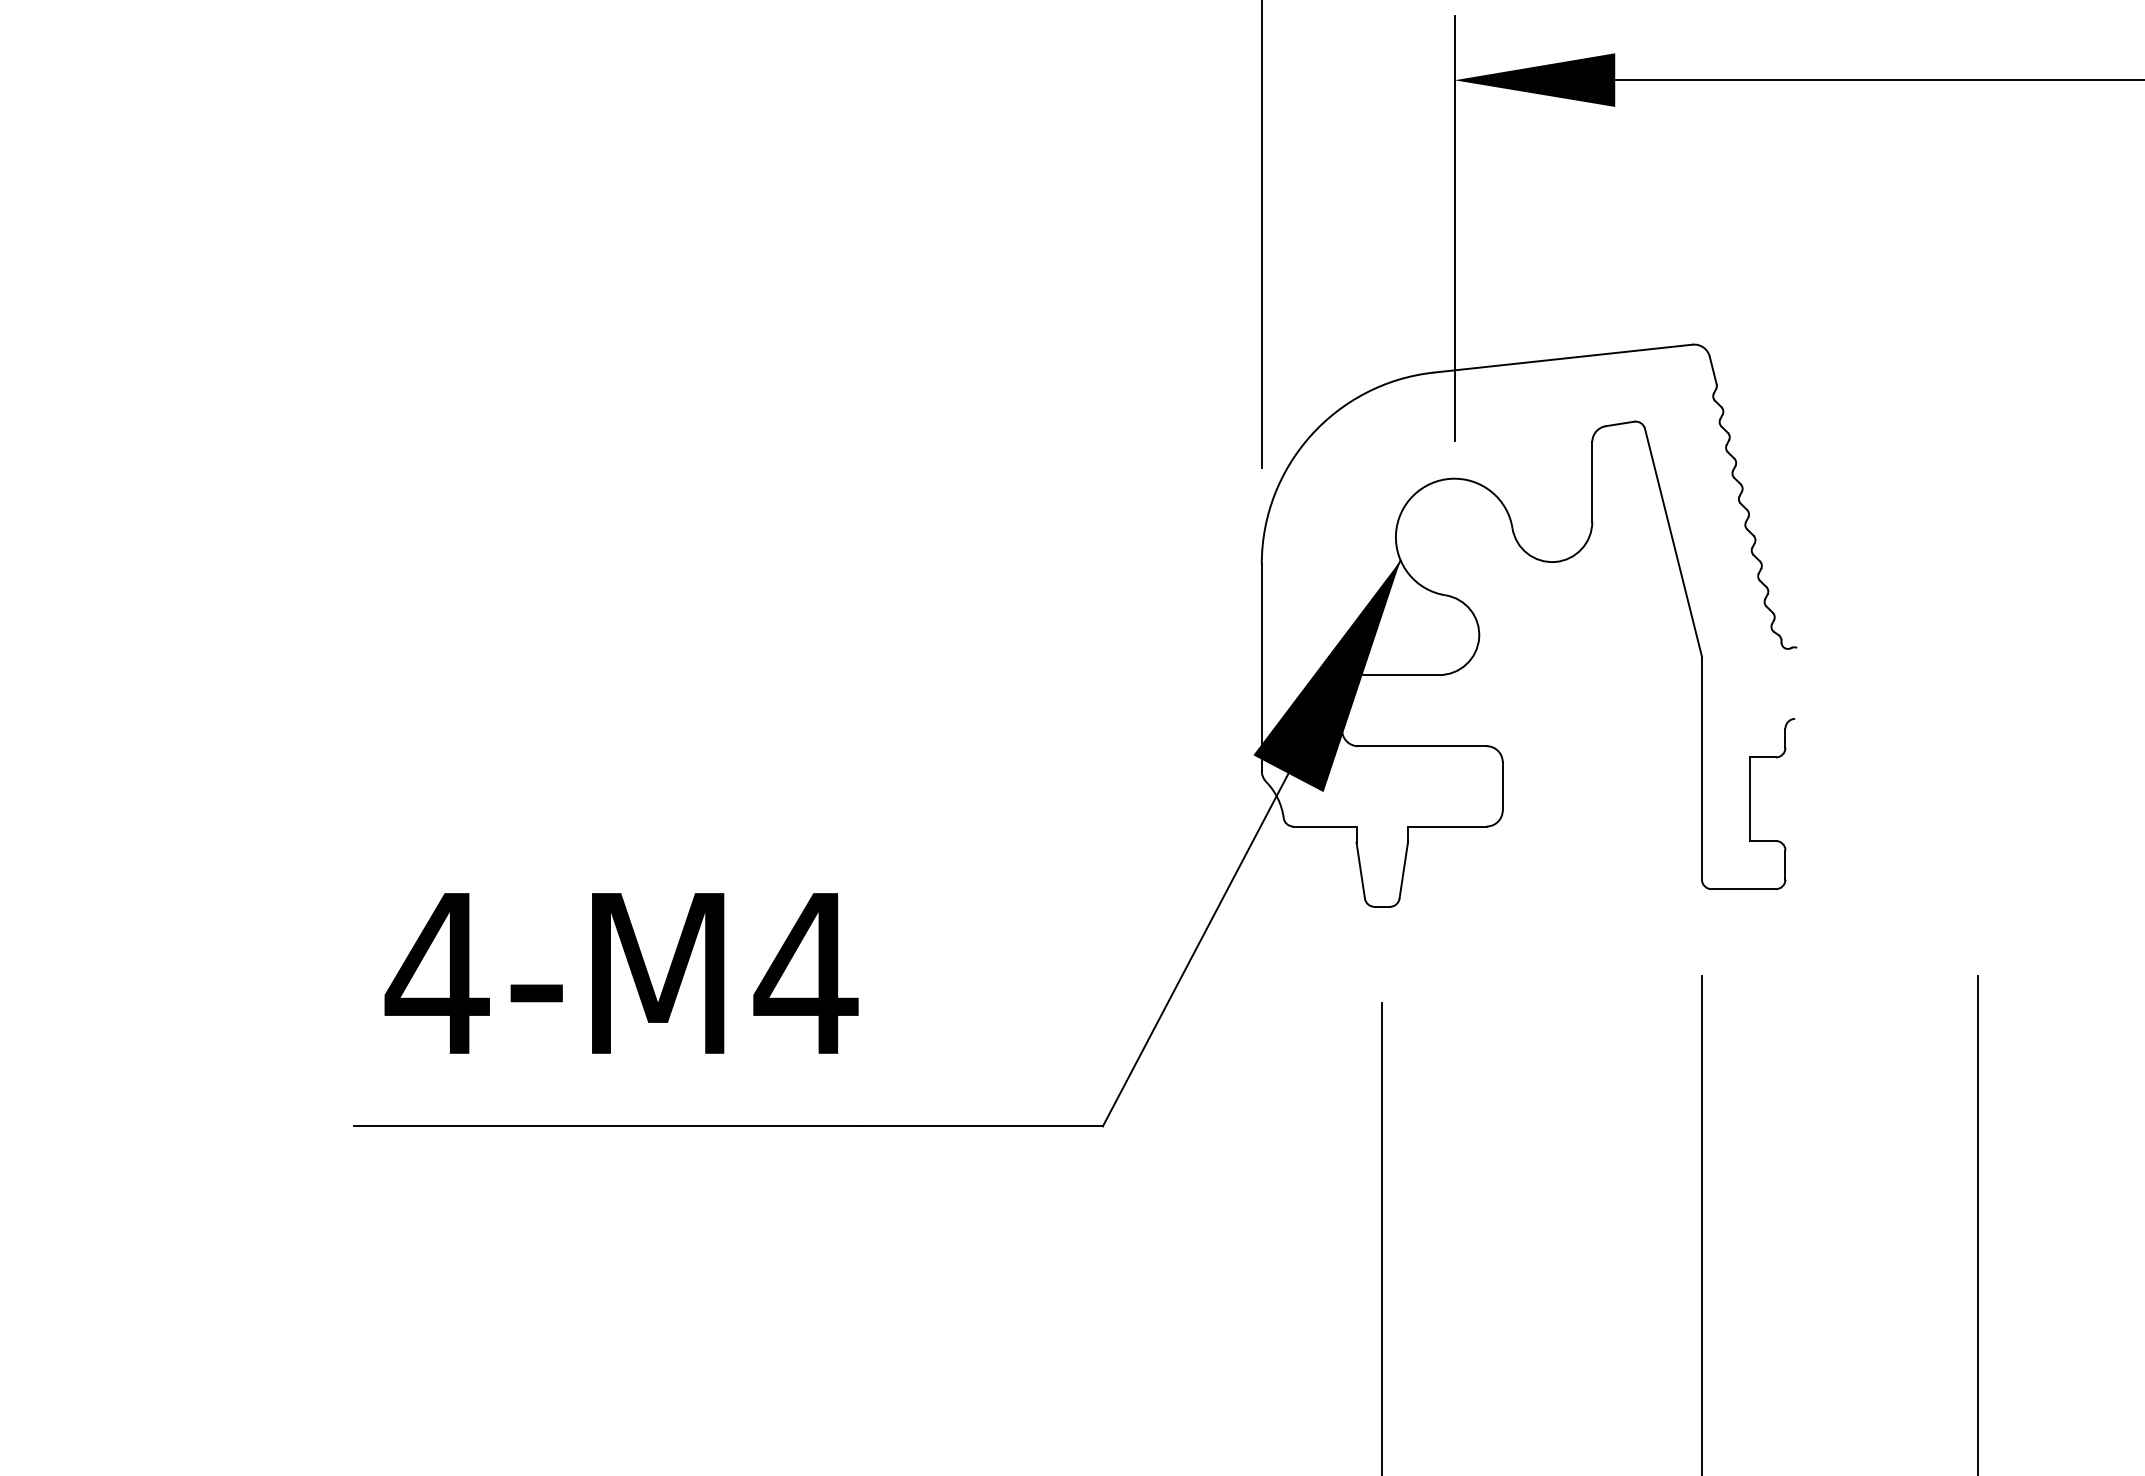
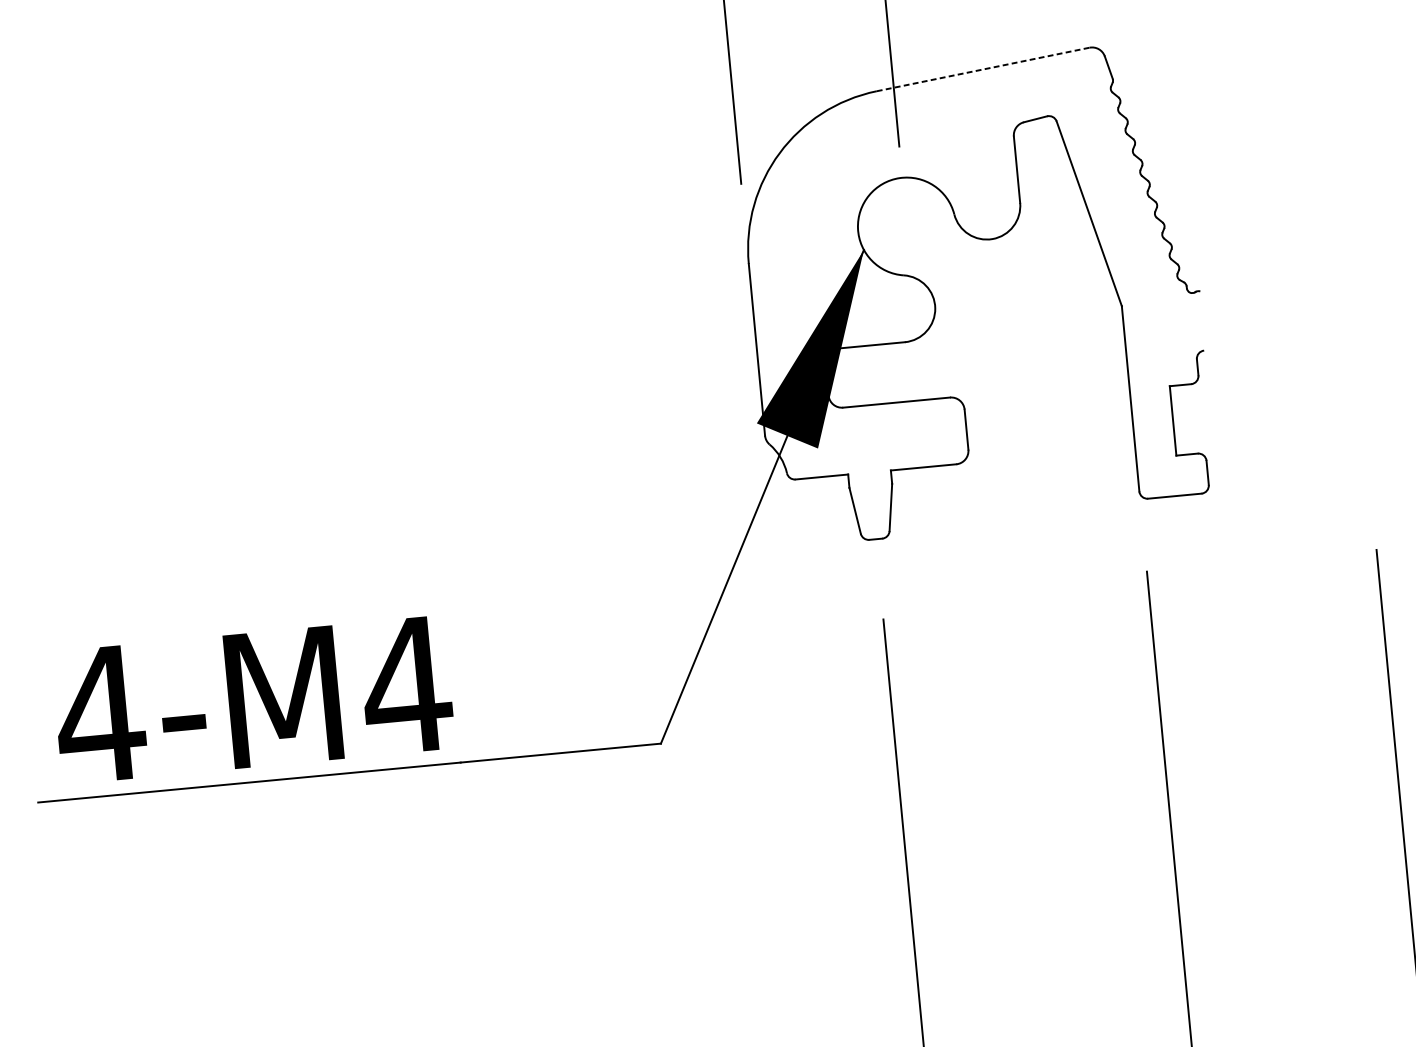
line: (1563, 358) -> (983, 69), solid -> dashed
text: (621, 973) -> (253, 700), moved

